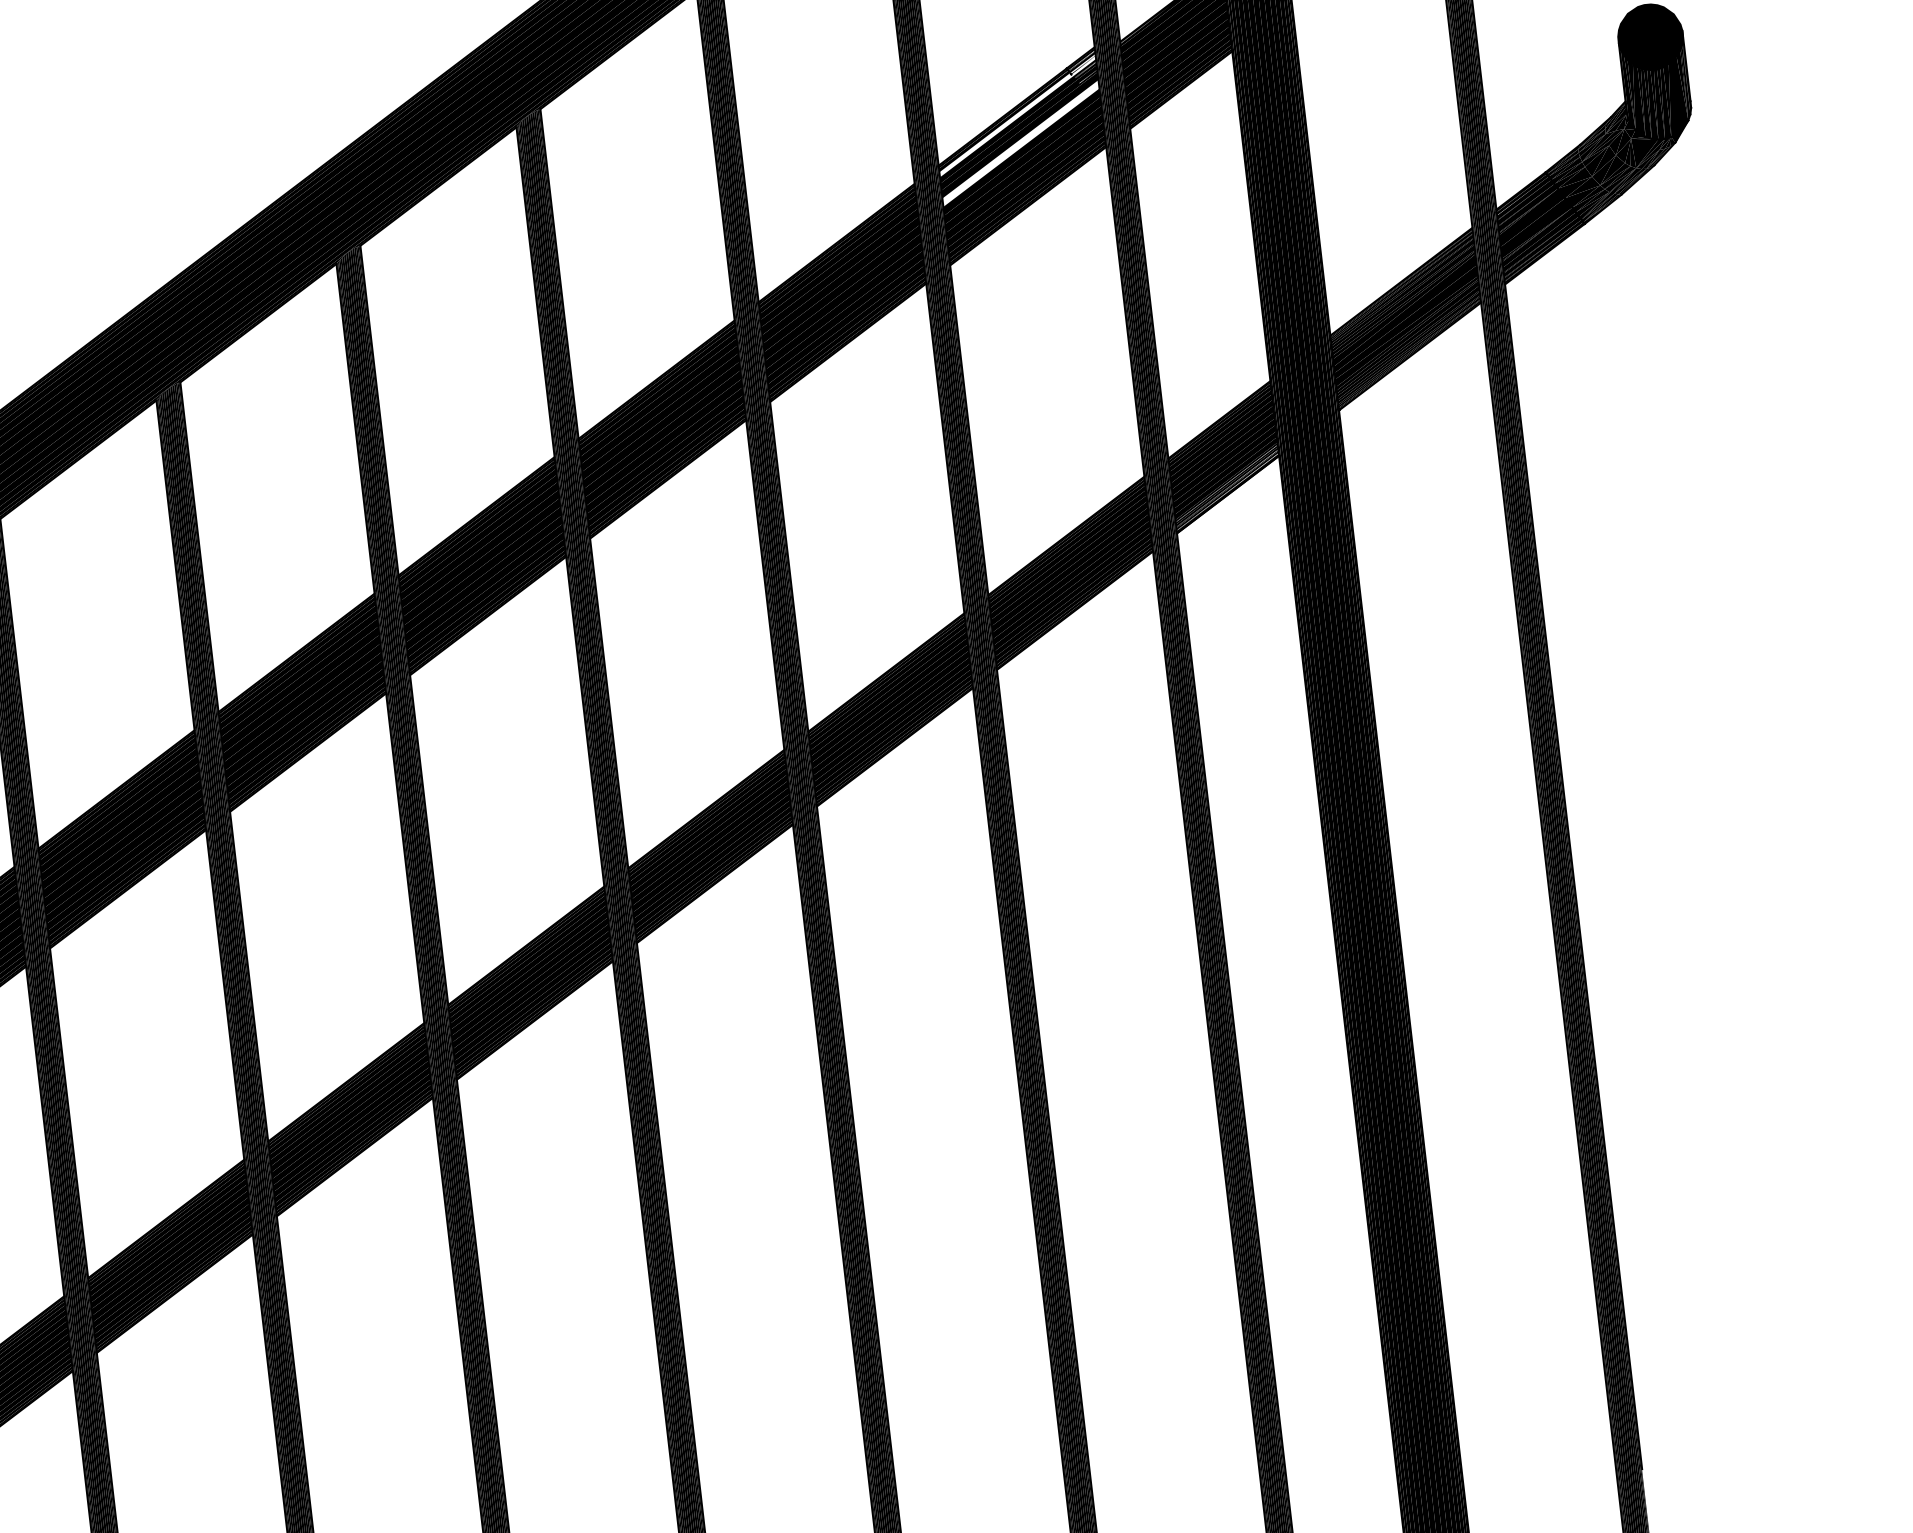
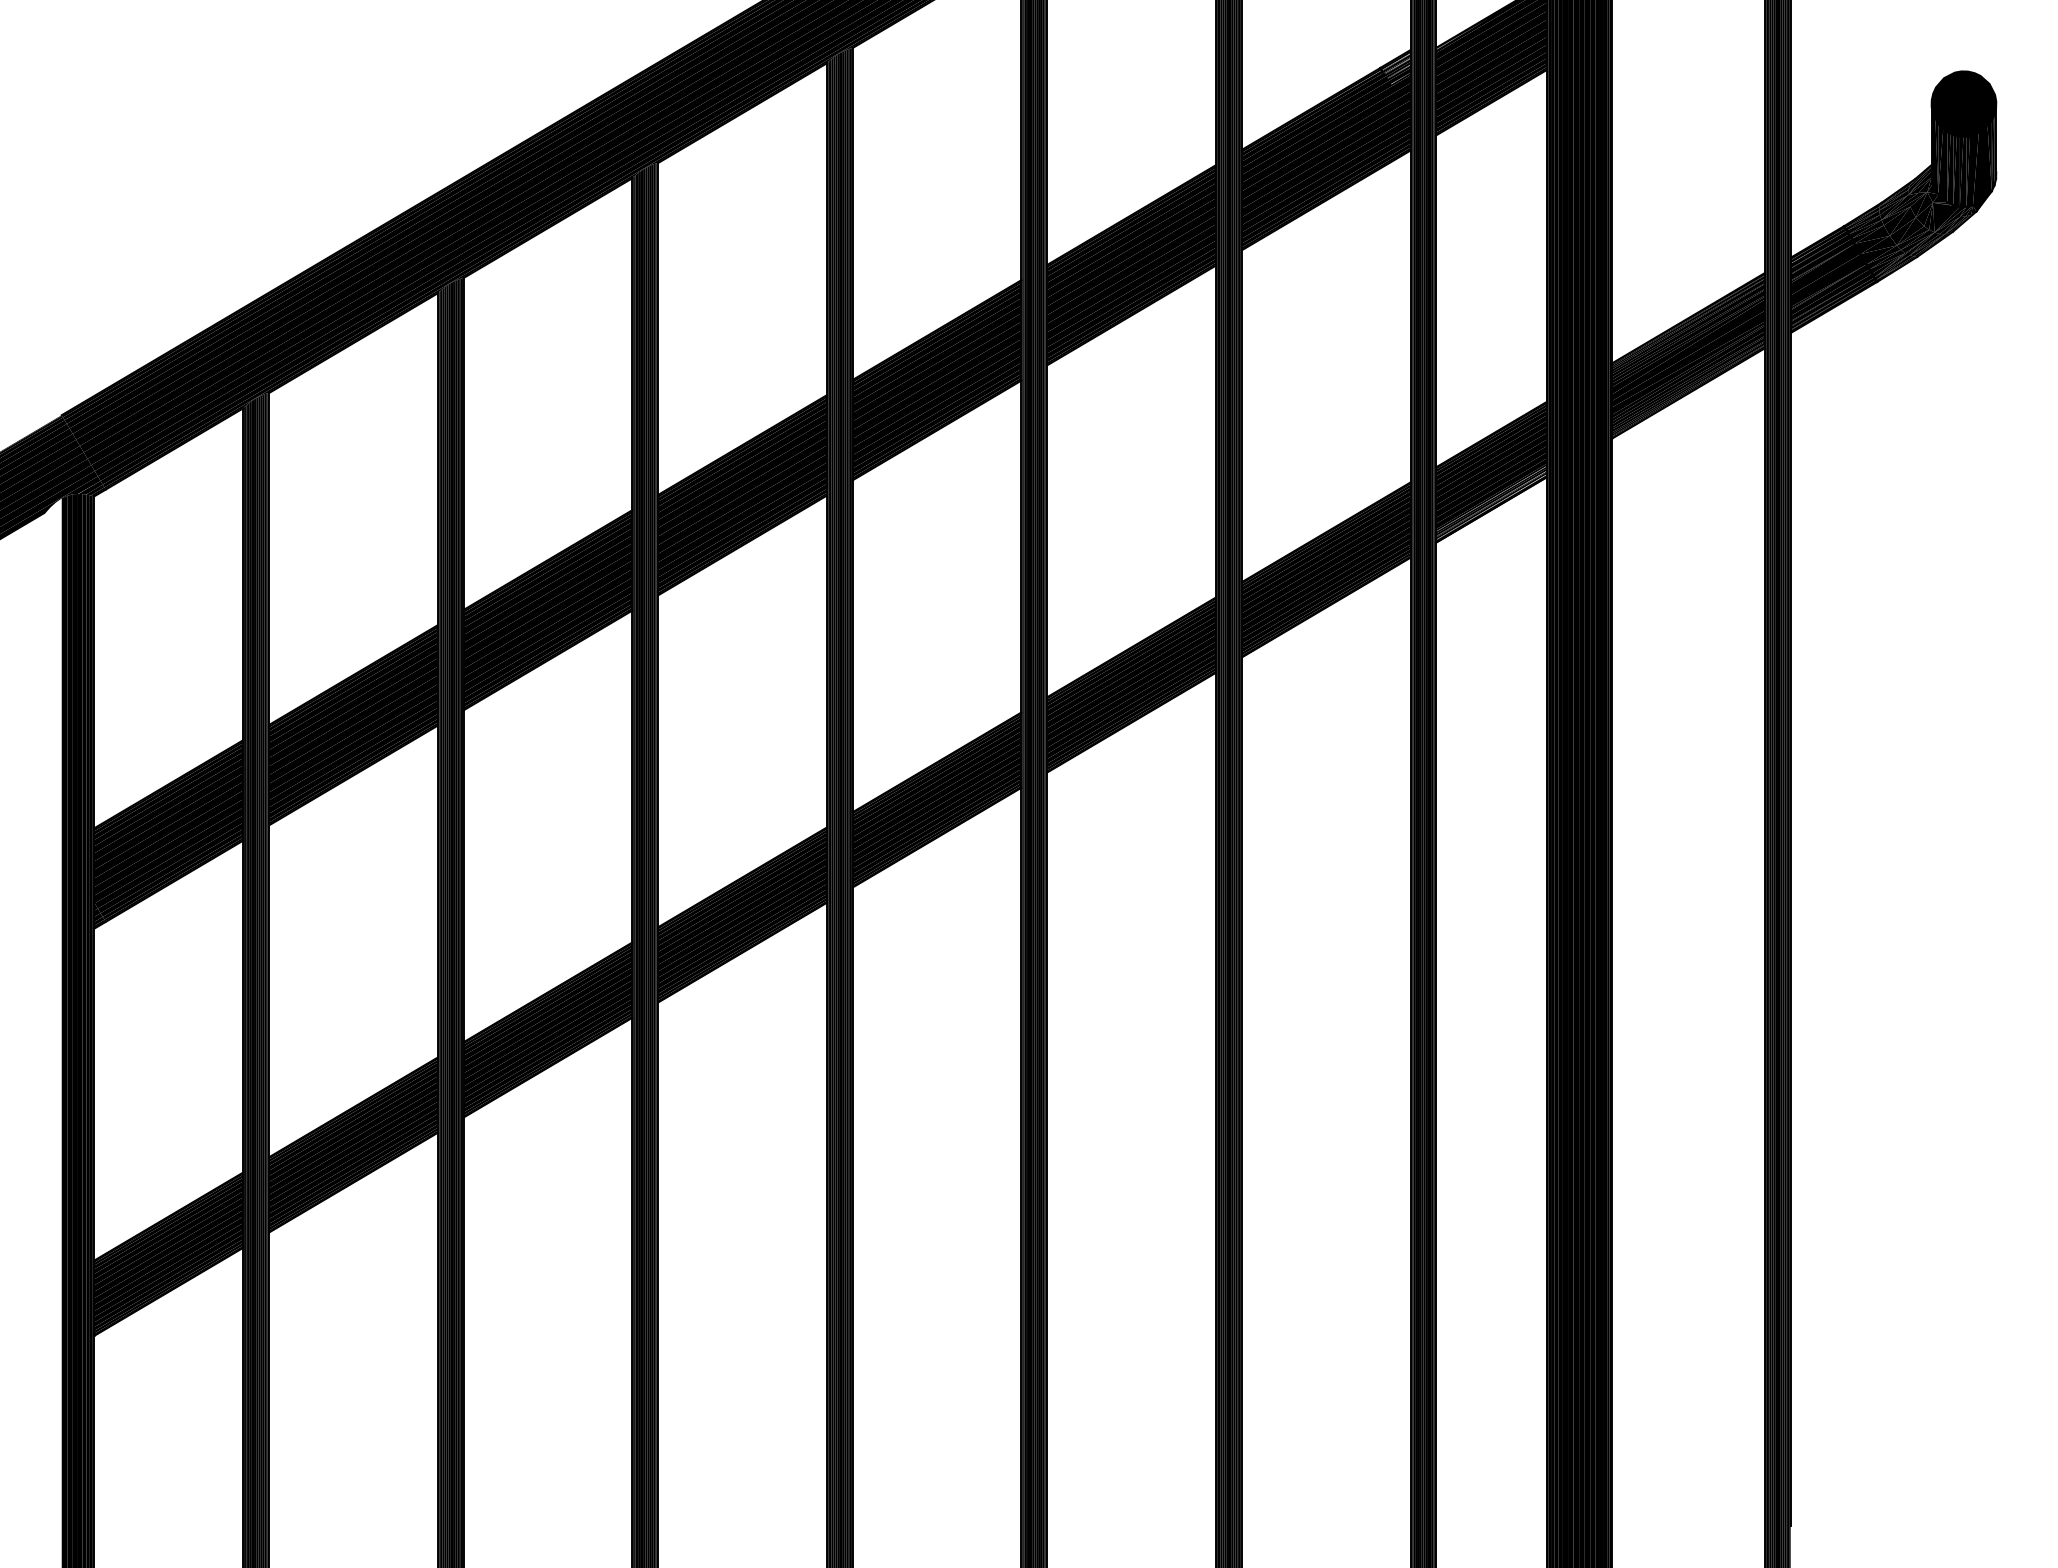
fill: (1016, 115) -> (1325, 108), added
fill: (1020, 143) -> (1325, 137), added

